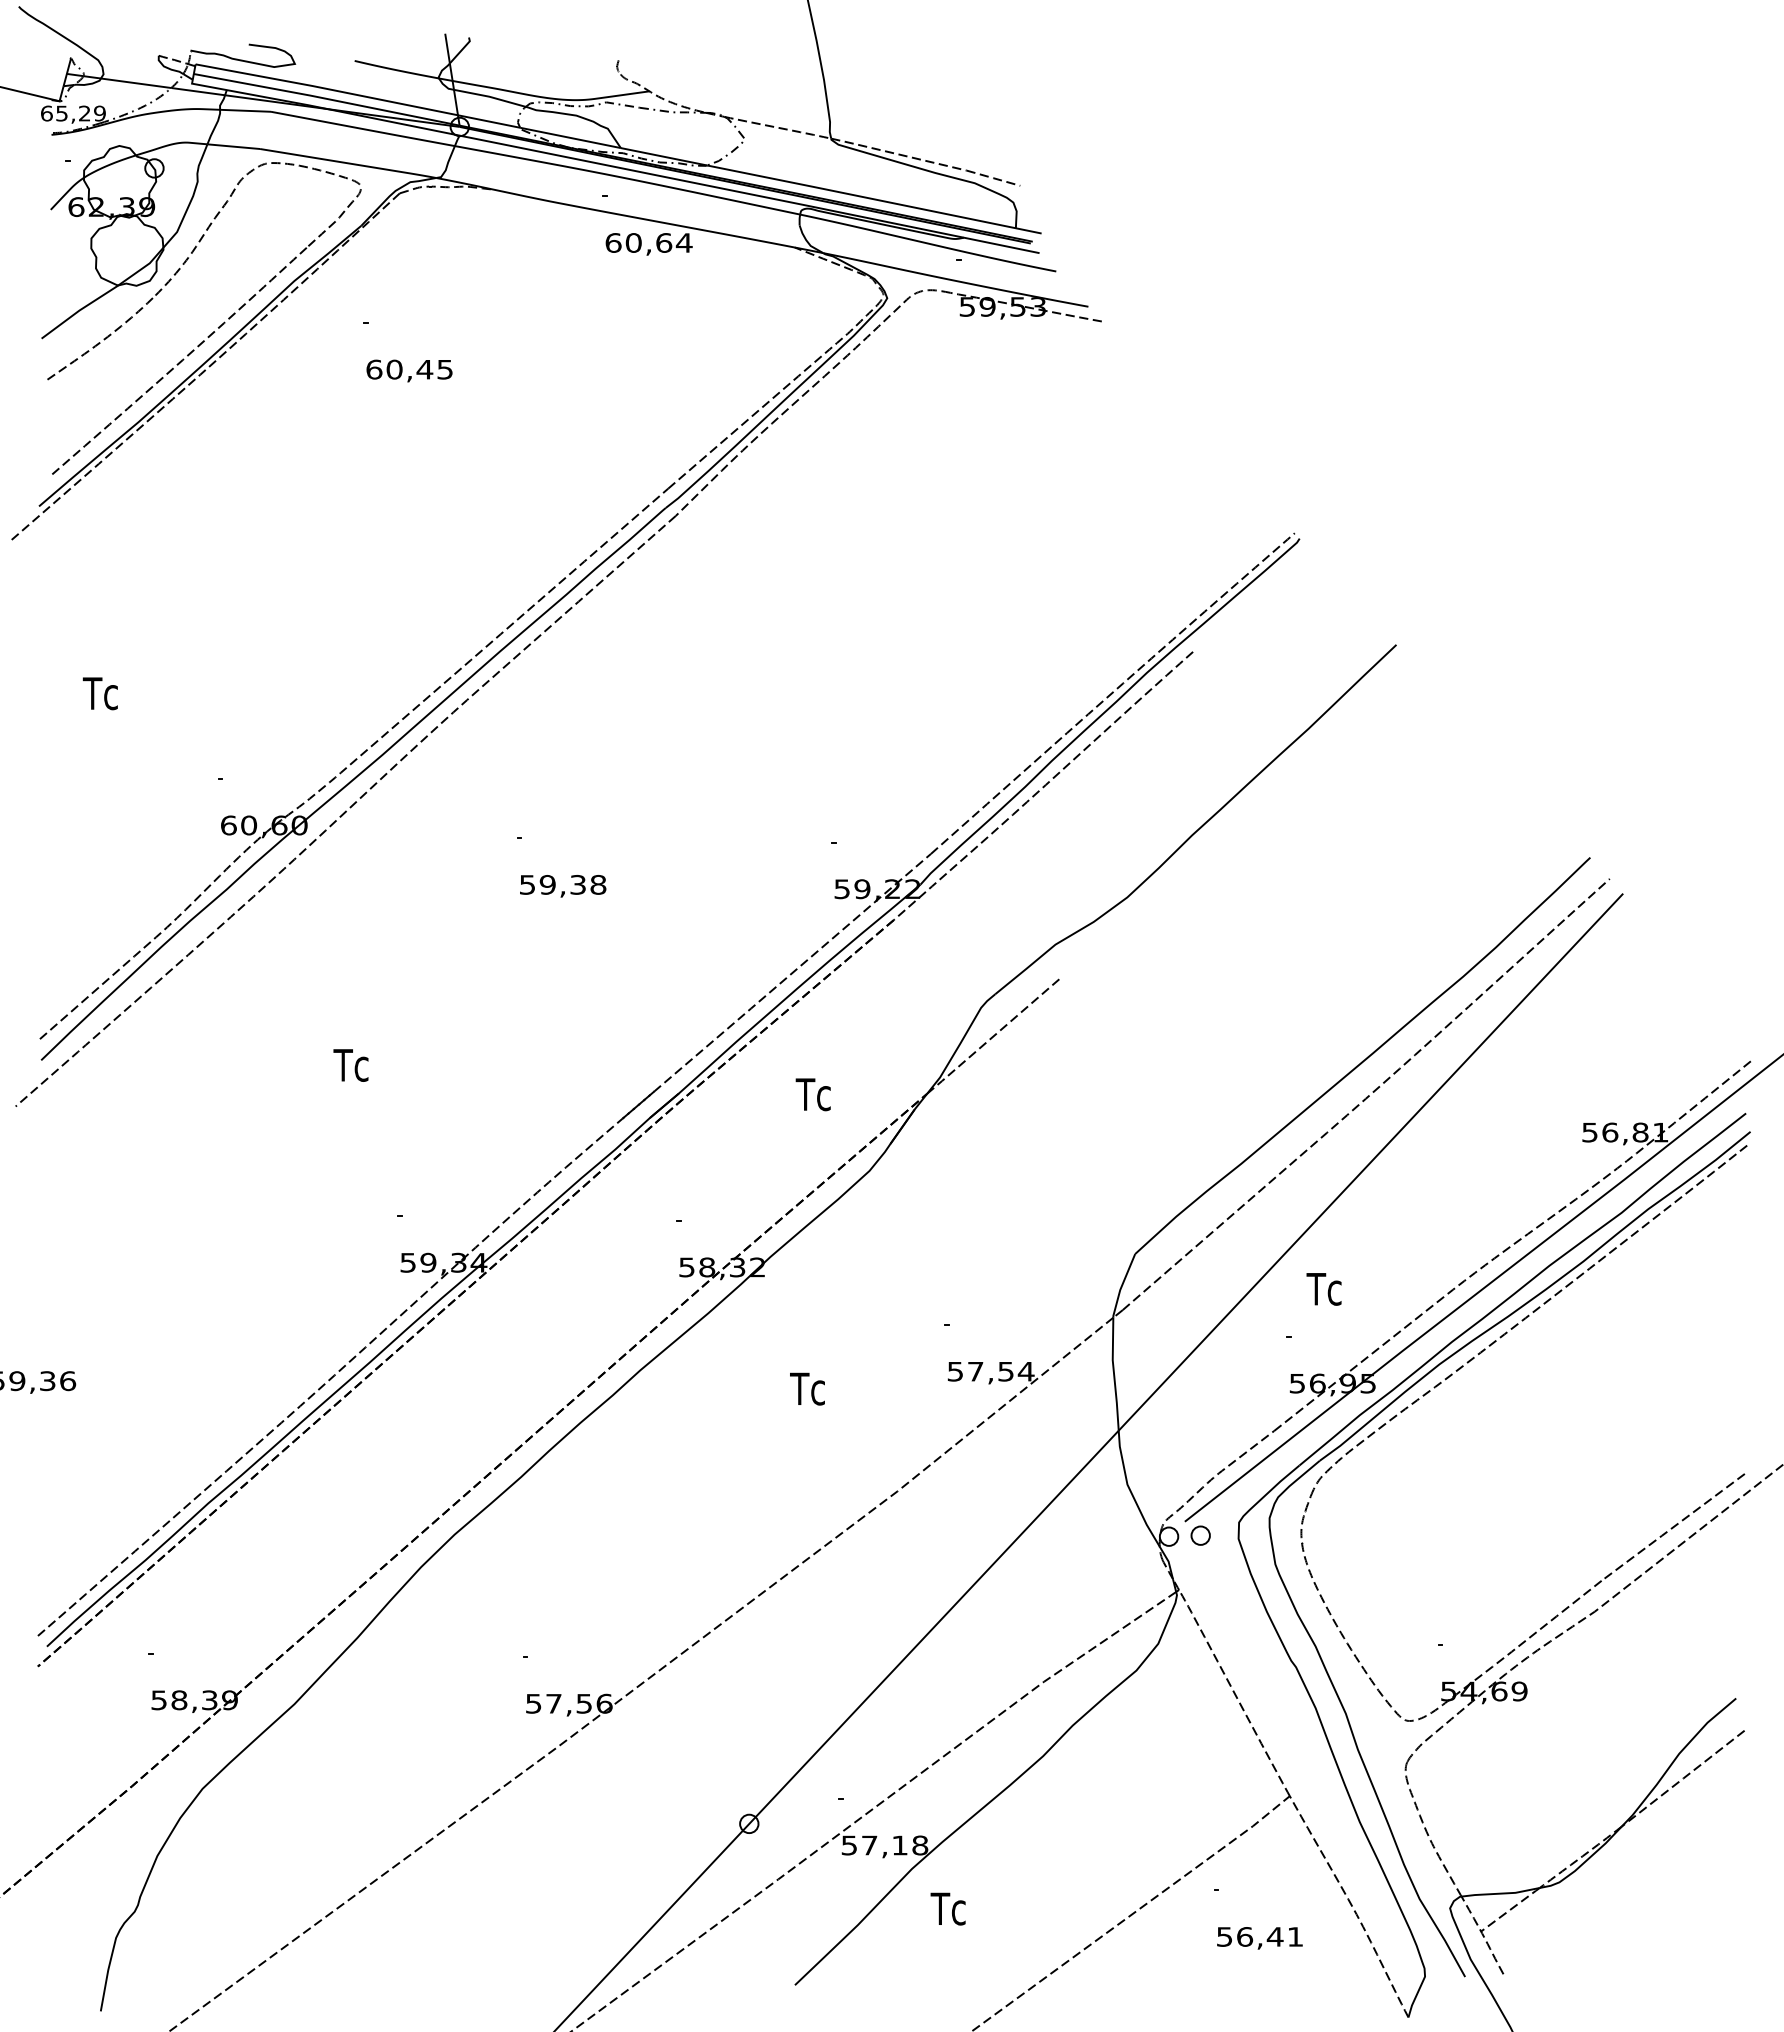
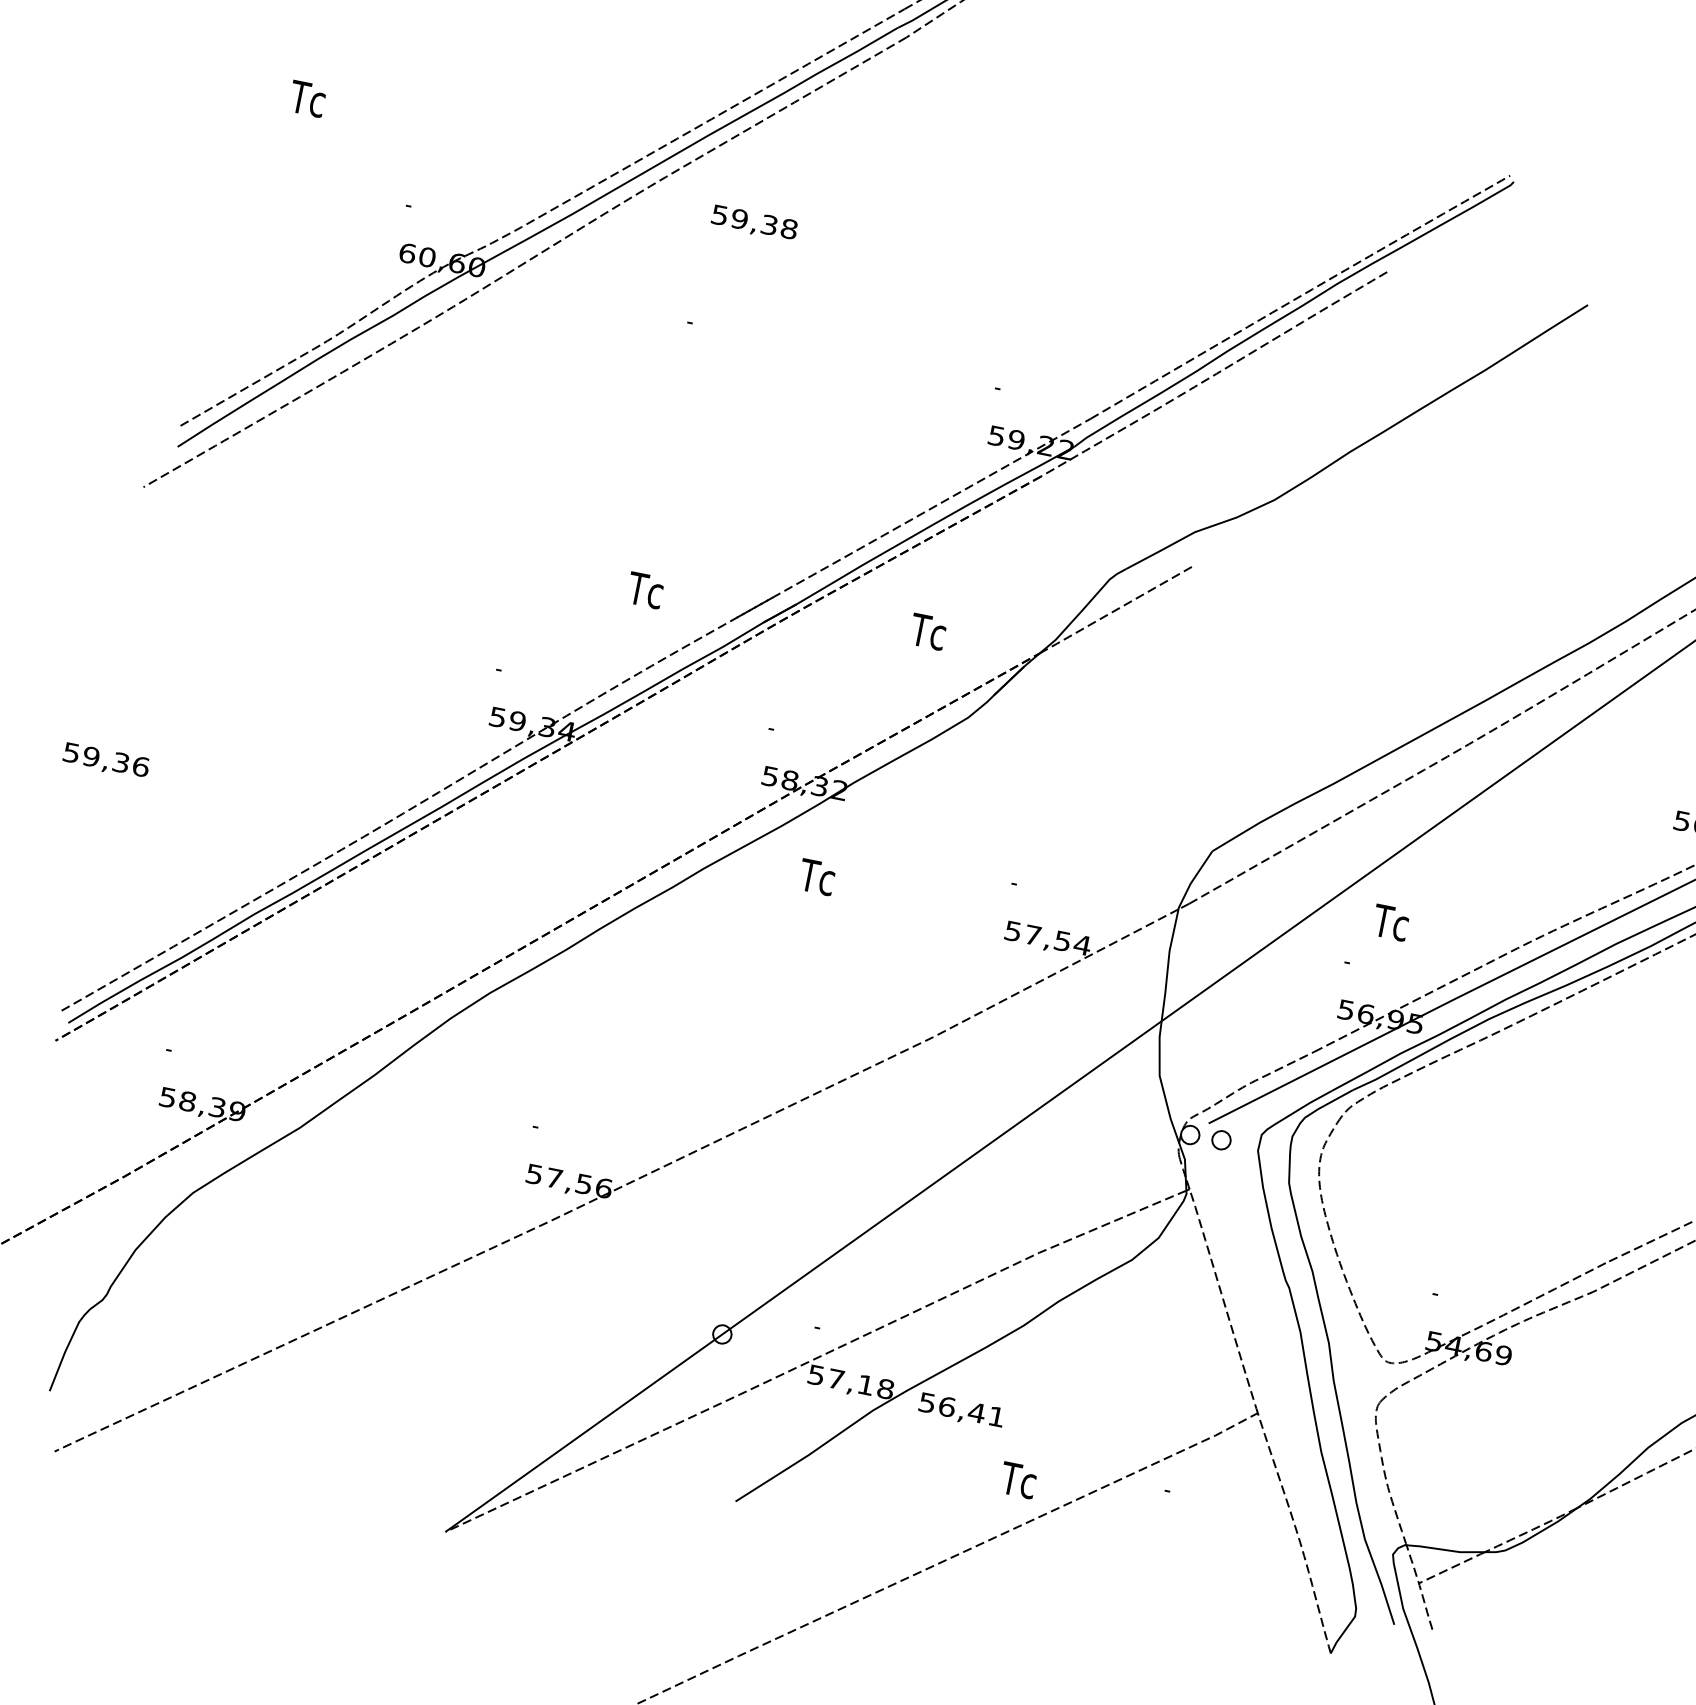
text: (563, 886) -> (754, 223), moved
text: (350, 1065) -> (644, 590), moved
text: (807, 1388) -> (817, 876), moved
text: (947, 1908) -> (1017, 1479), moved
text: (1259, 1938) -> (961, 1411), moved

